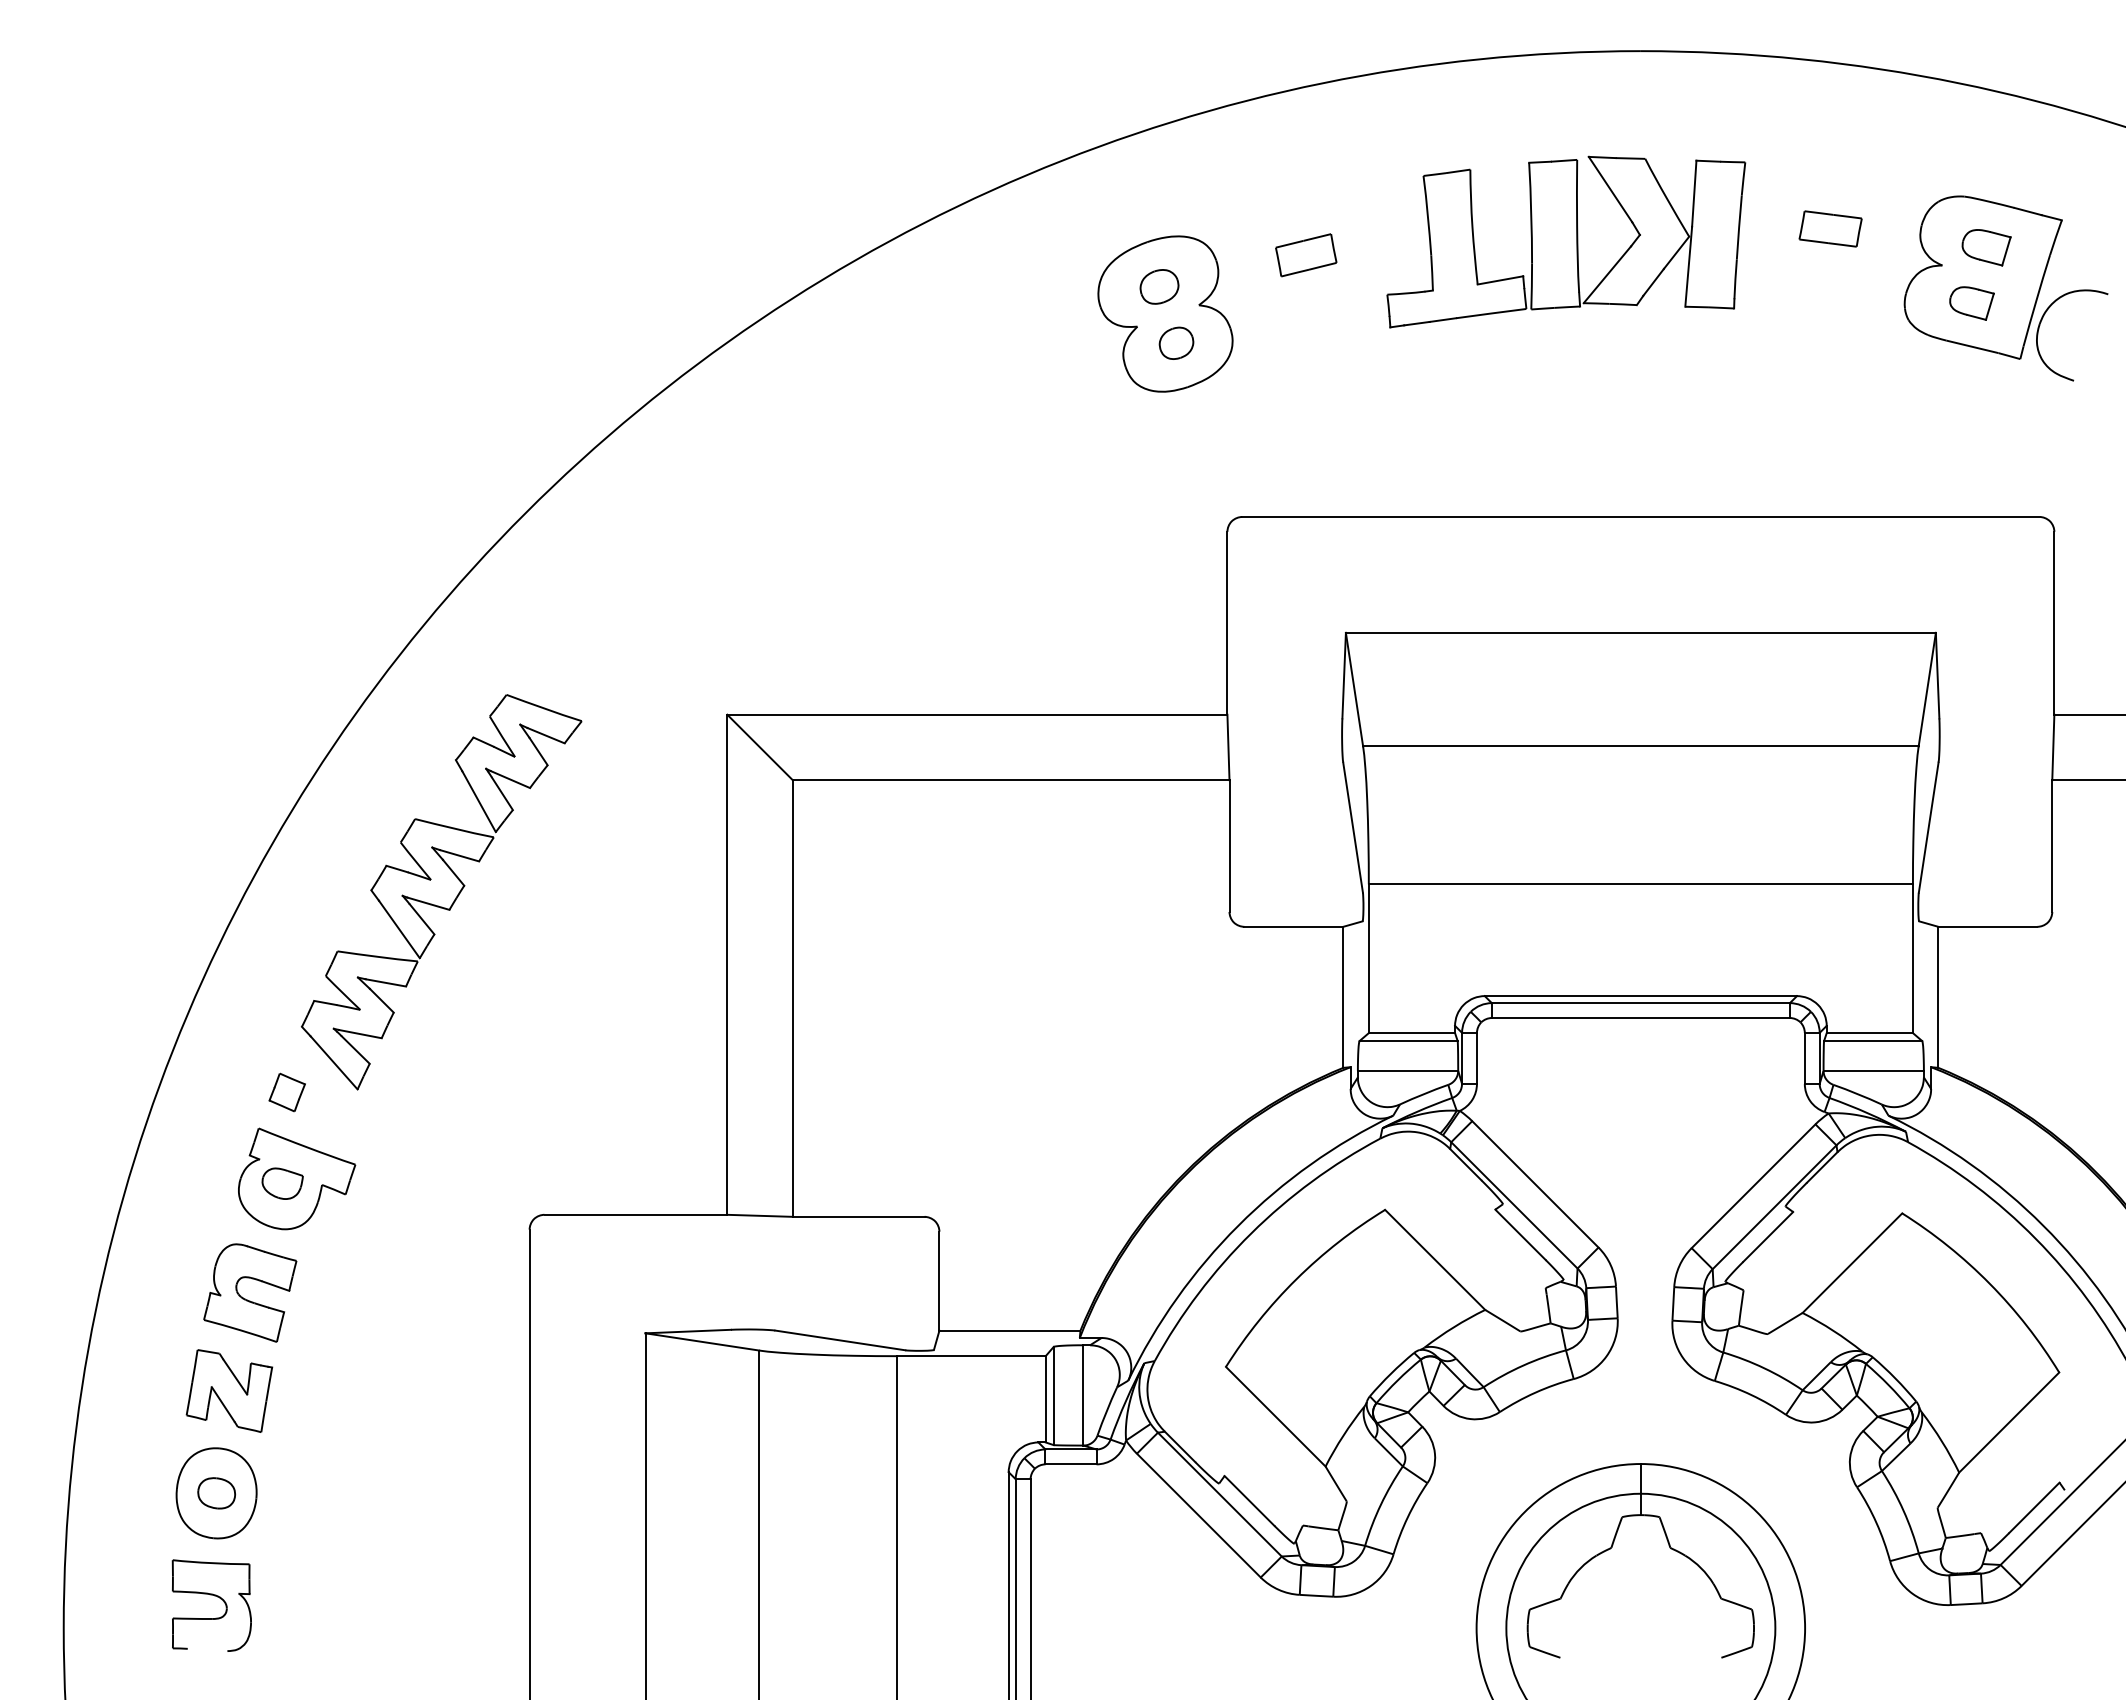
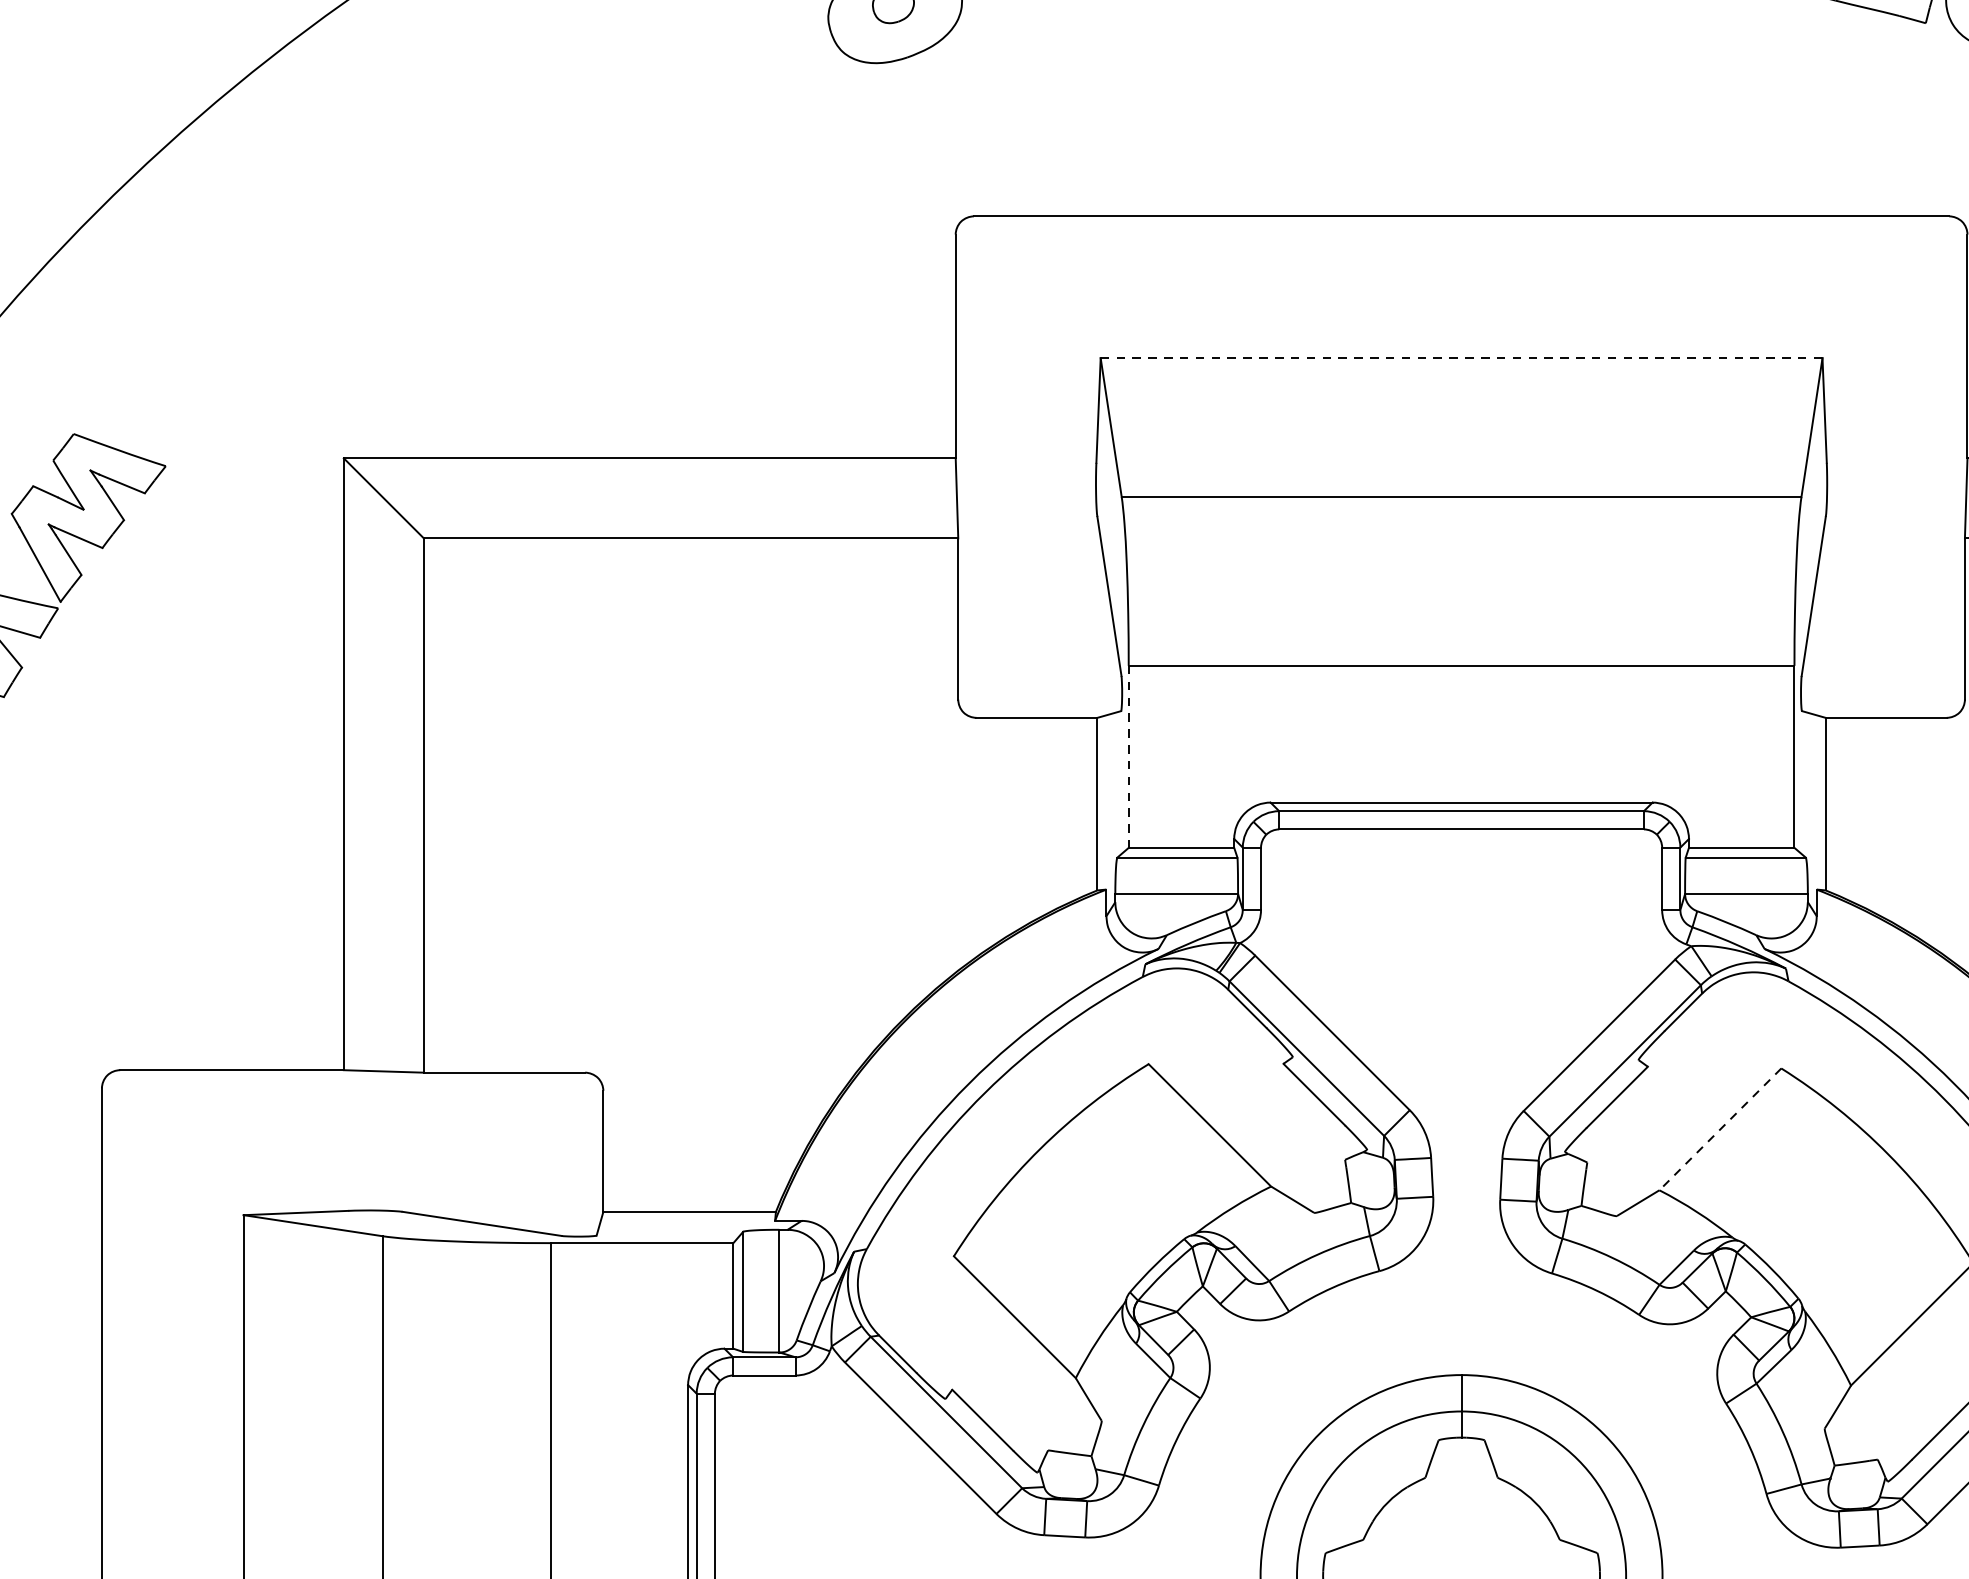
line: (1640, 632) -> (1461, 357), solid -> dashed
line: (1368, 959) -> (1128, 757), solid -> dashed
line: (1852, 1263) -> (1720, 1129), solid -> dashed

